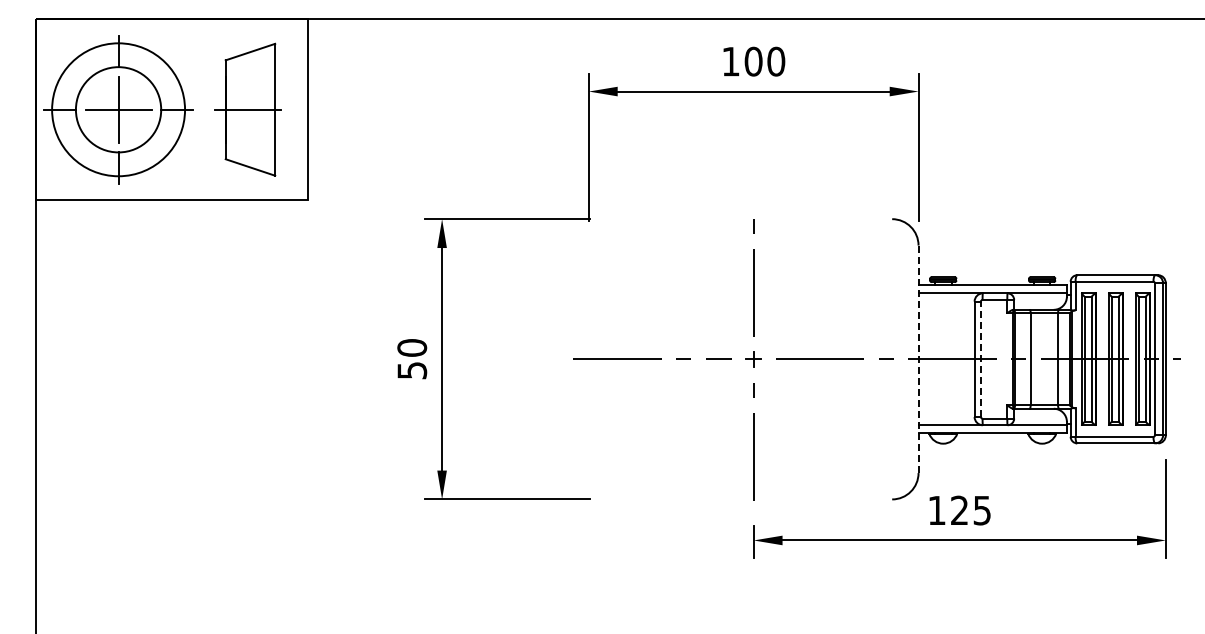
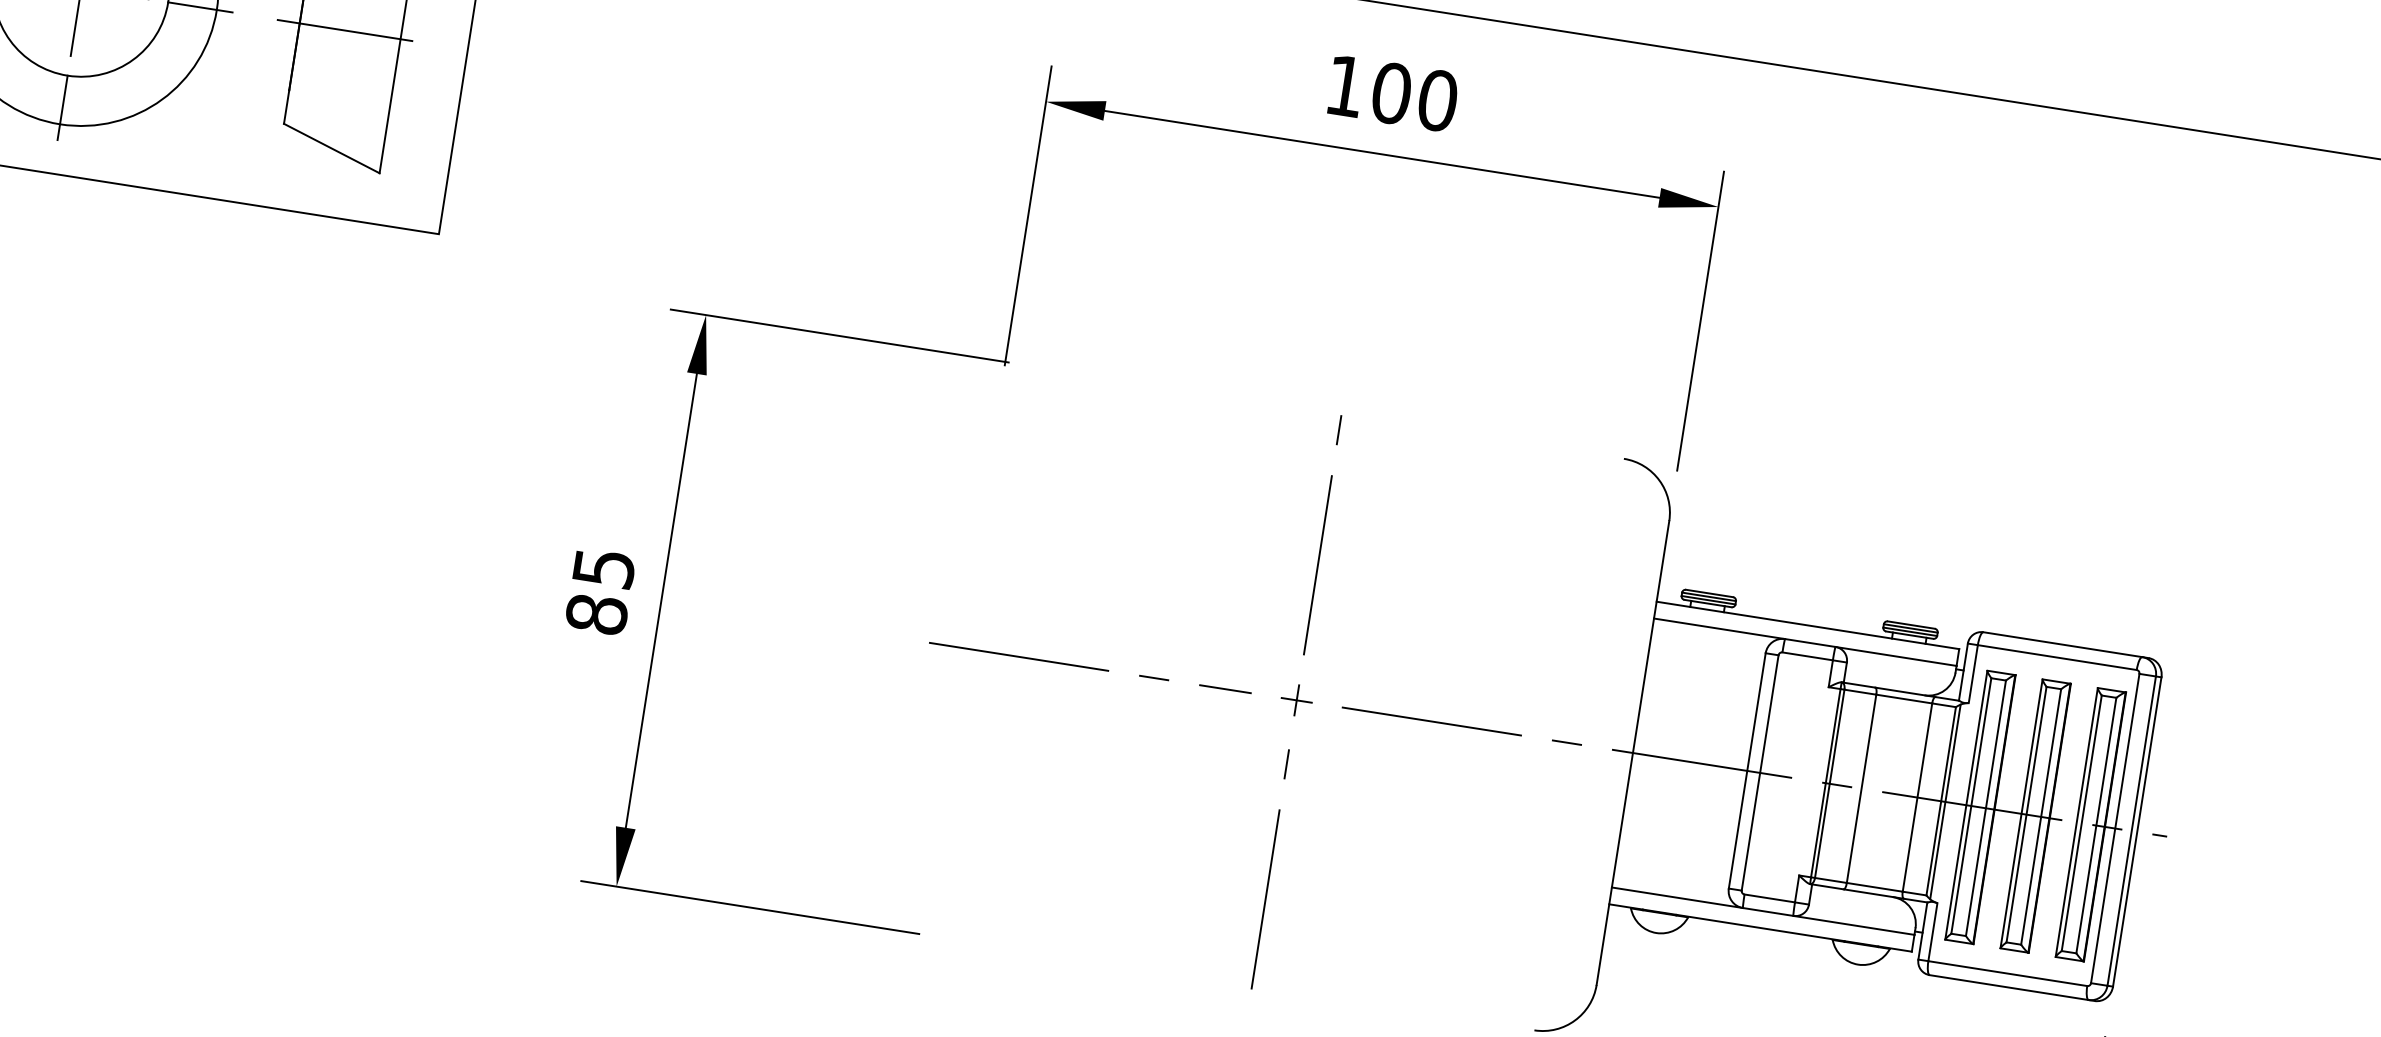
text: (412, 359) -> (600, 591), 50 -> 85
line: (918, 359) -> (1632, 753), dashed -> solid
line: (980, 359) -> (1759, 773), dashed -> solid

